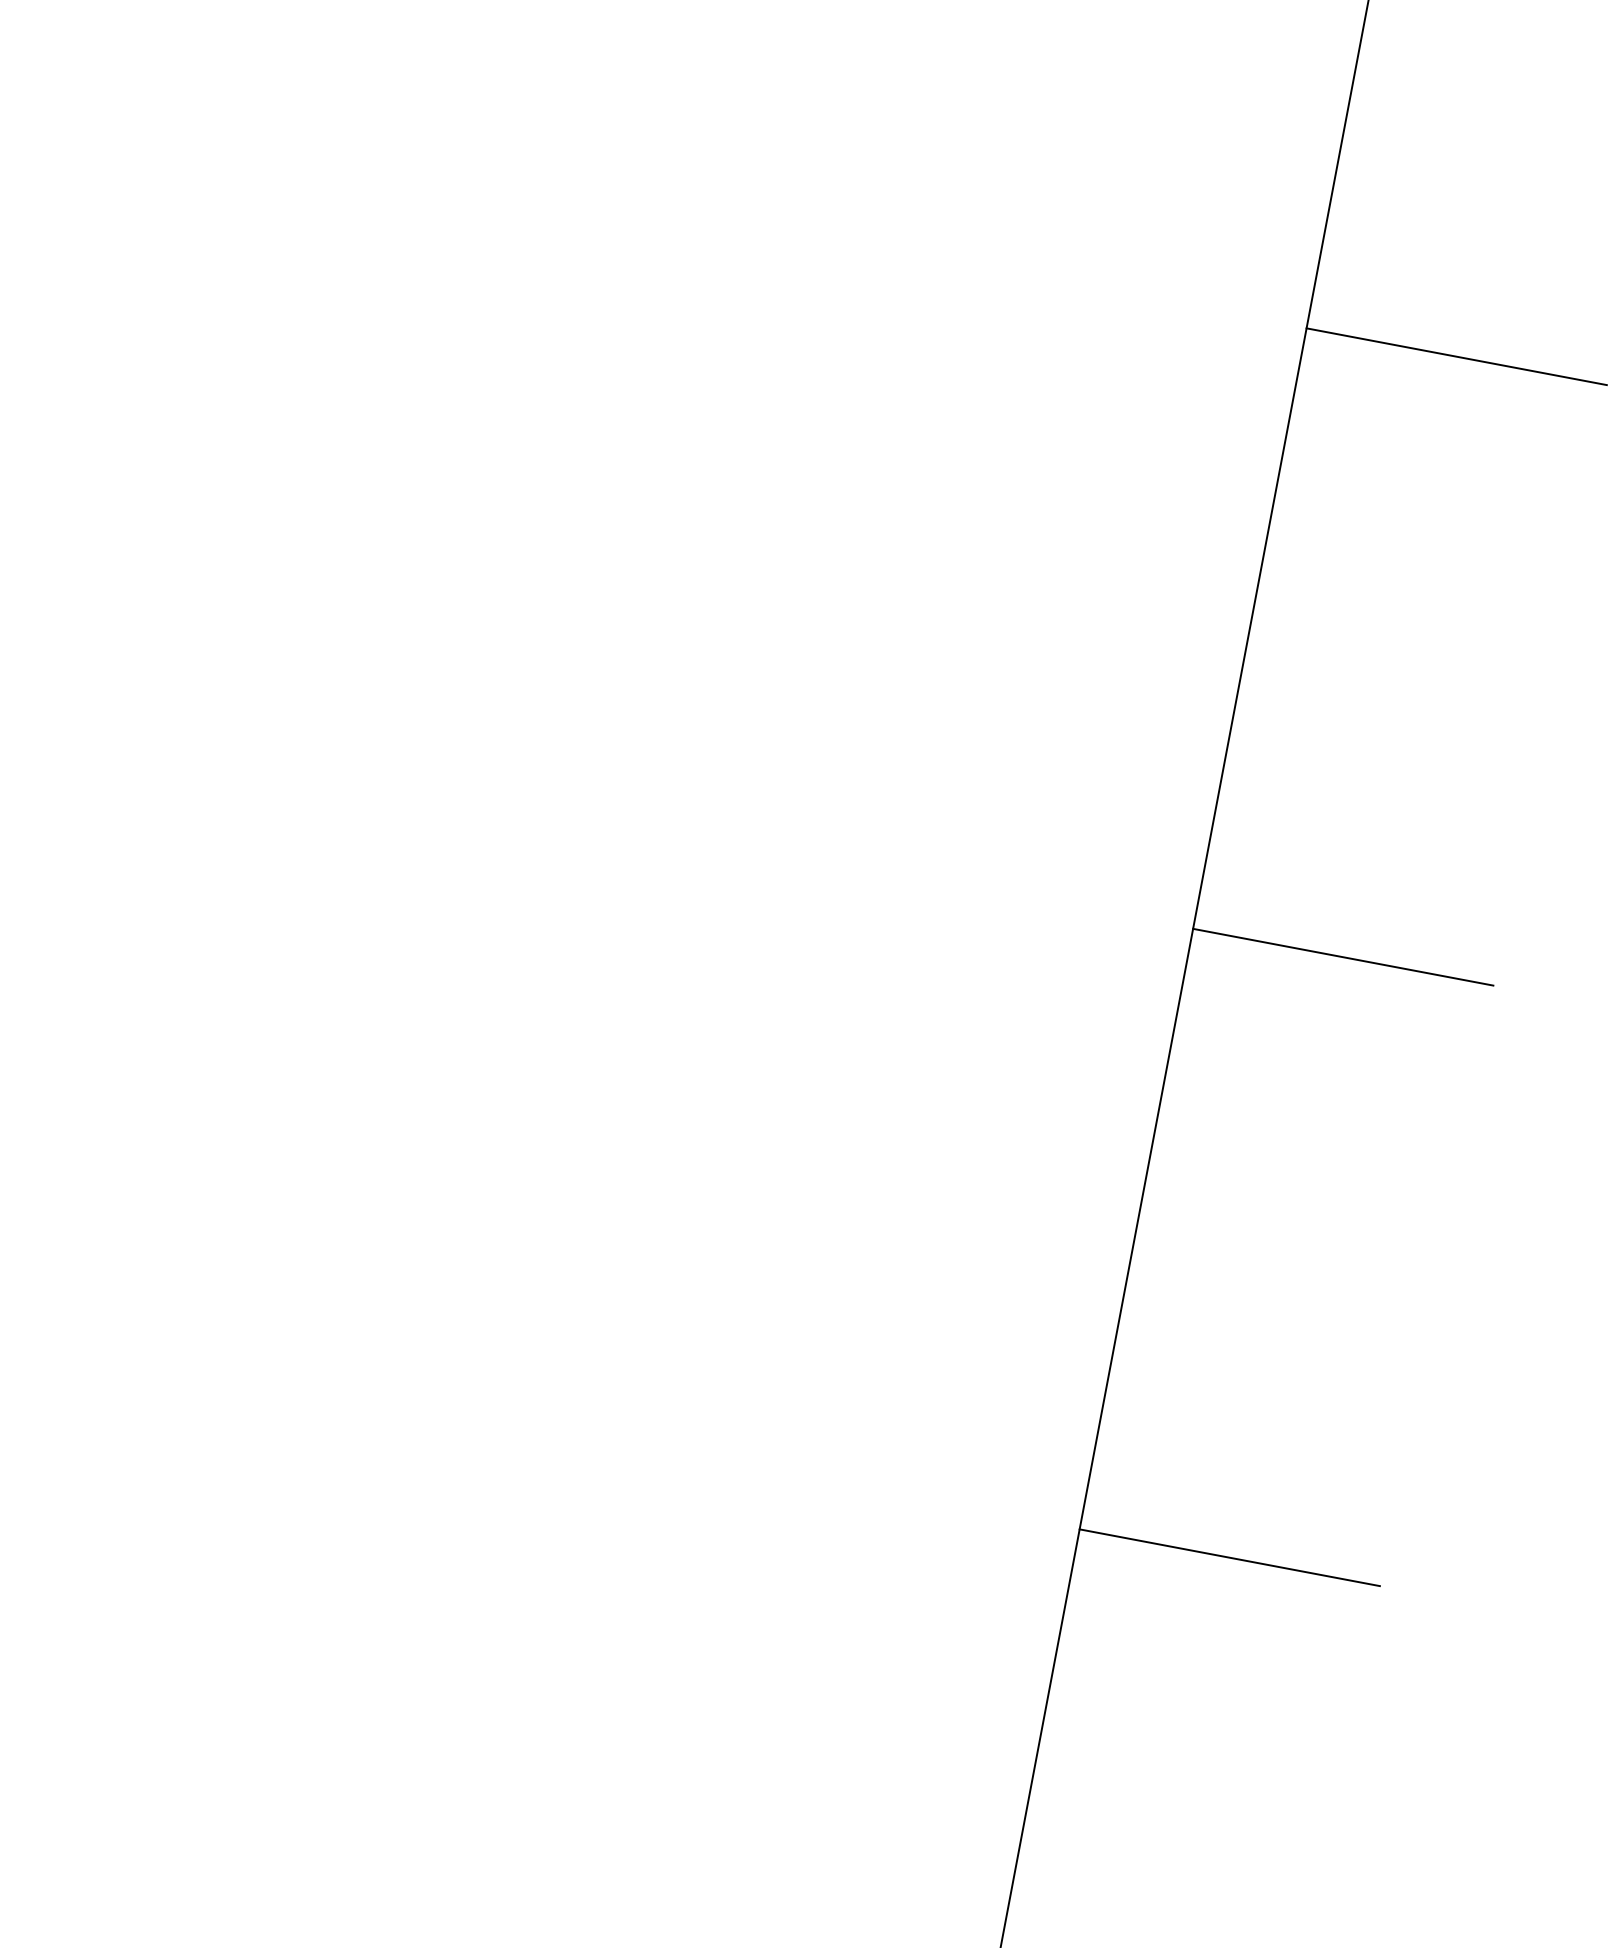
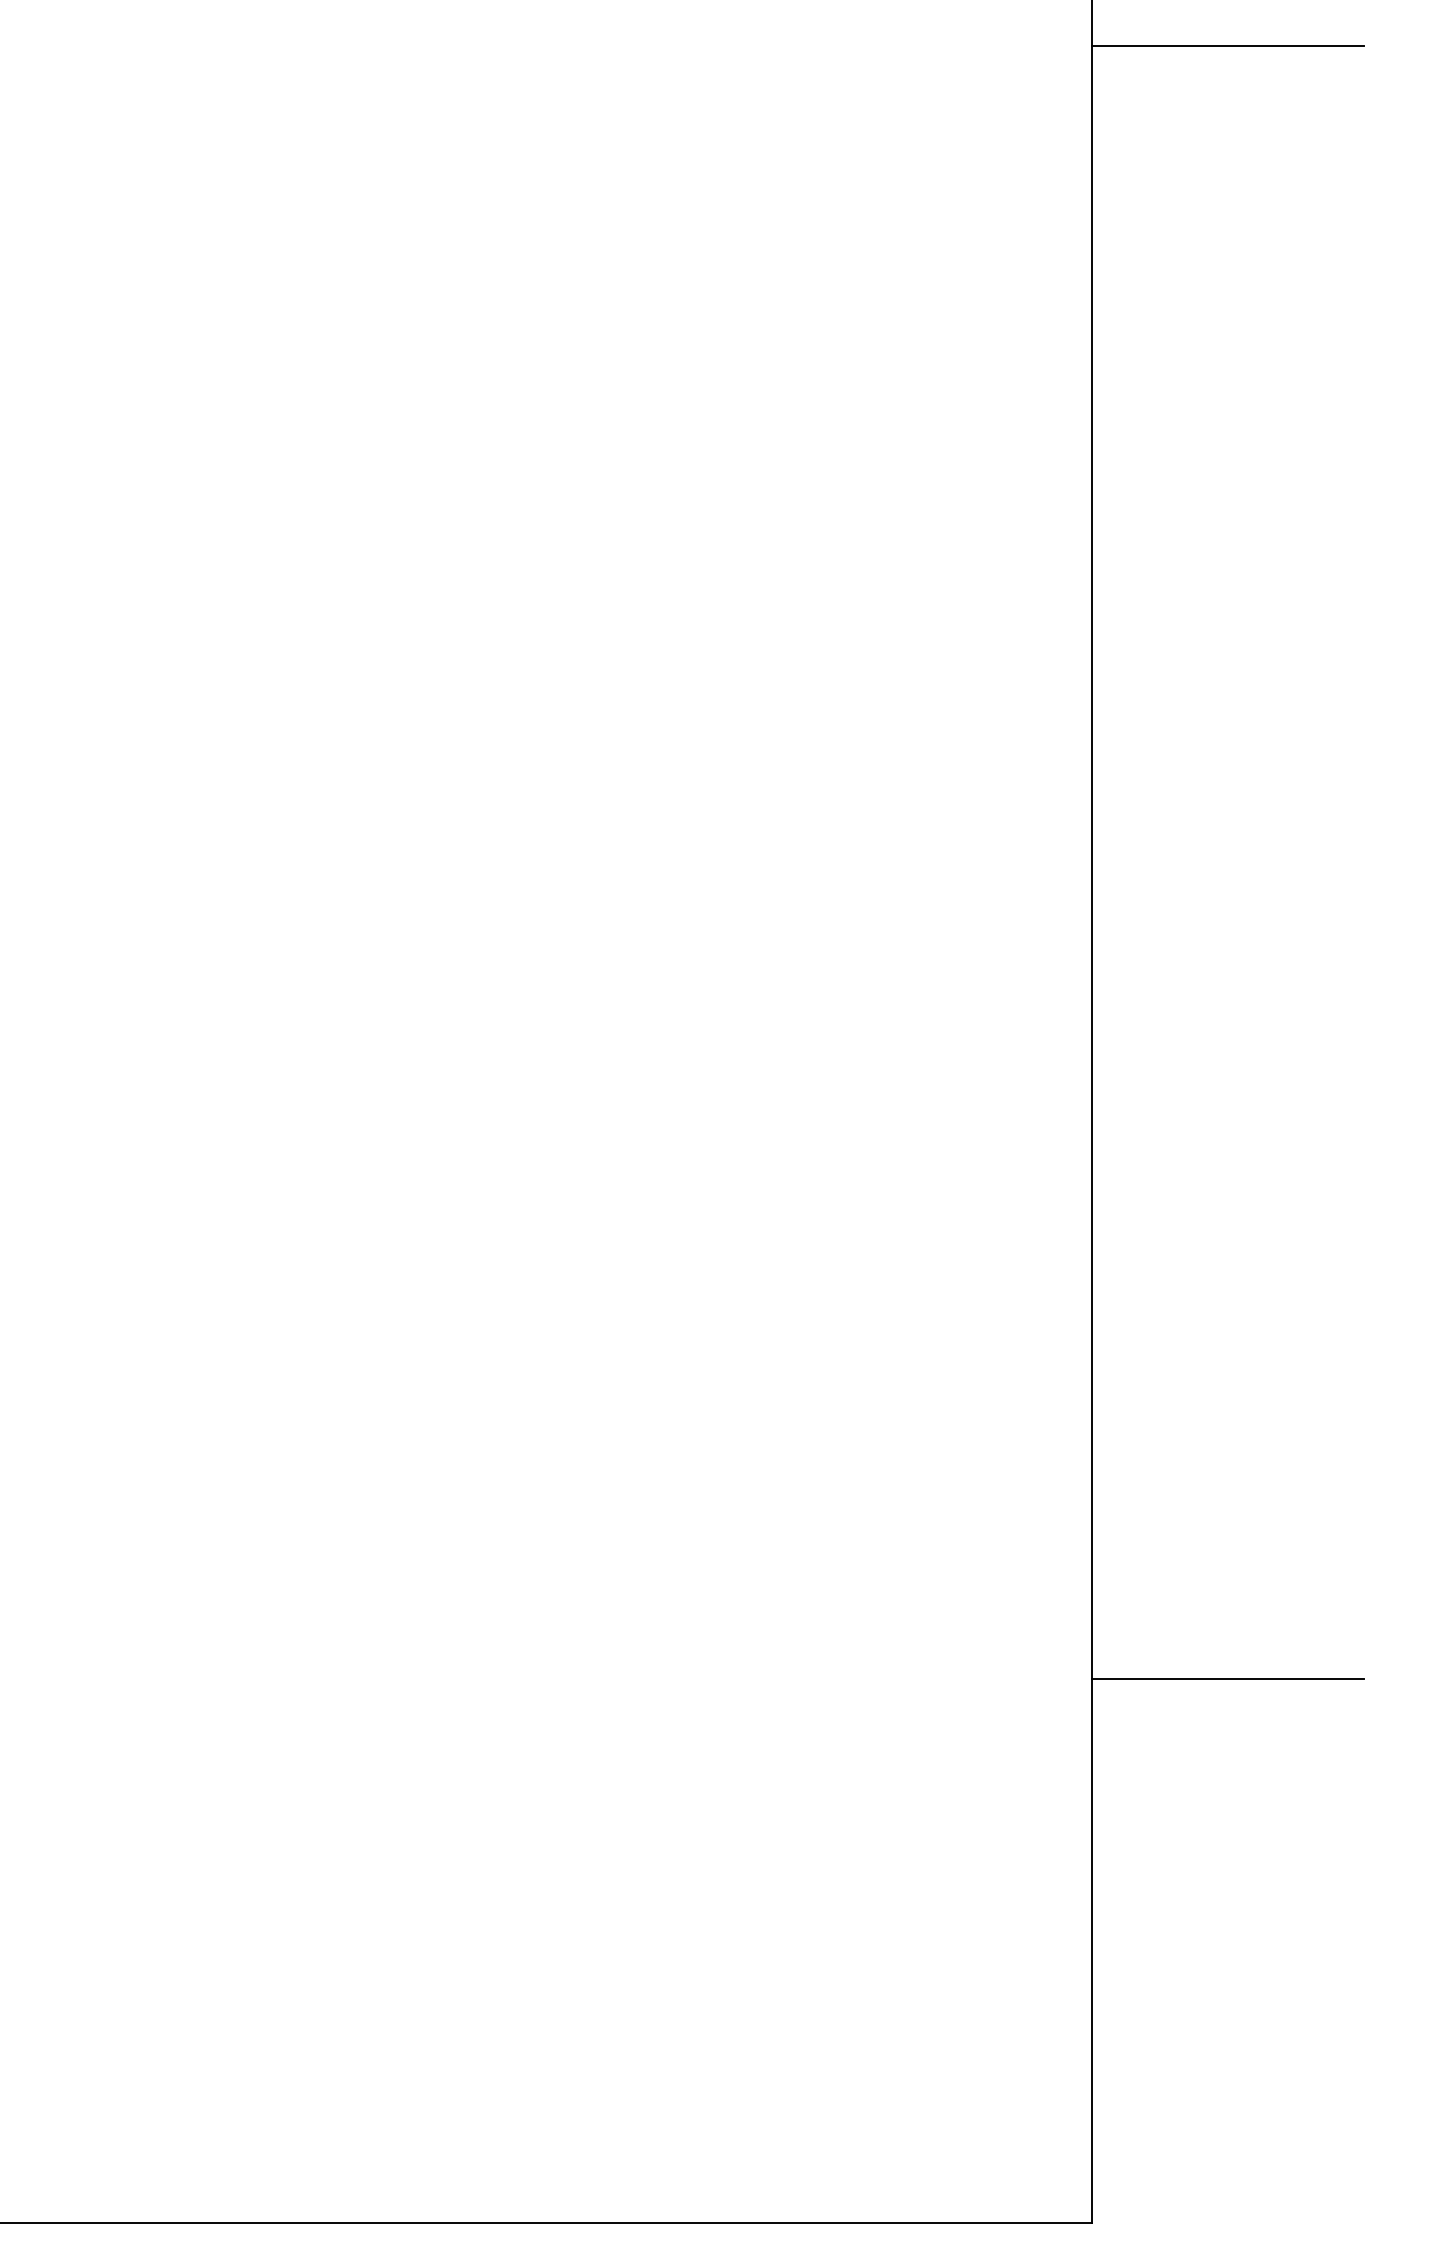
line: (1343, 957) -> (1228, 590), removed
line: (1229, 1557) -> (1228, 1134), removed

